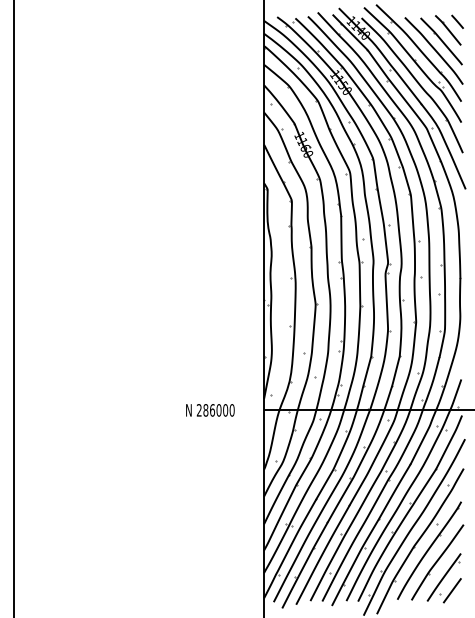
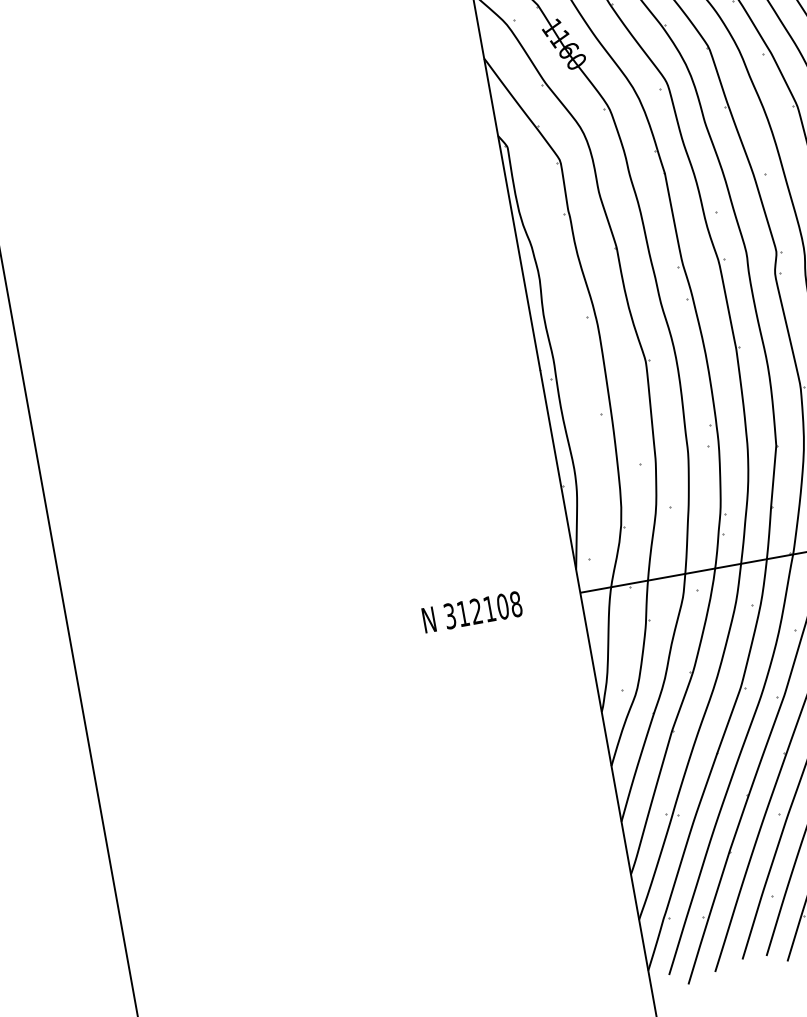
text: (215, 410) -> (482, 610), 286000 -> 312108

